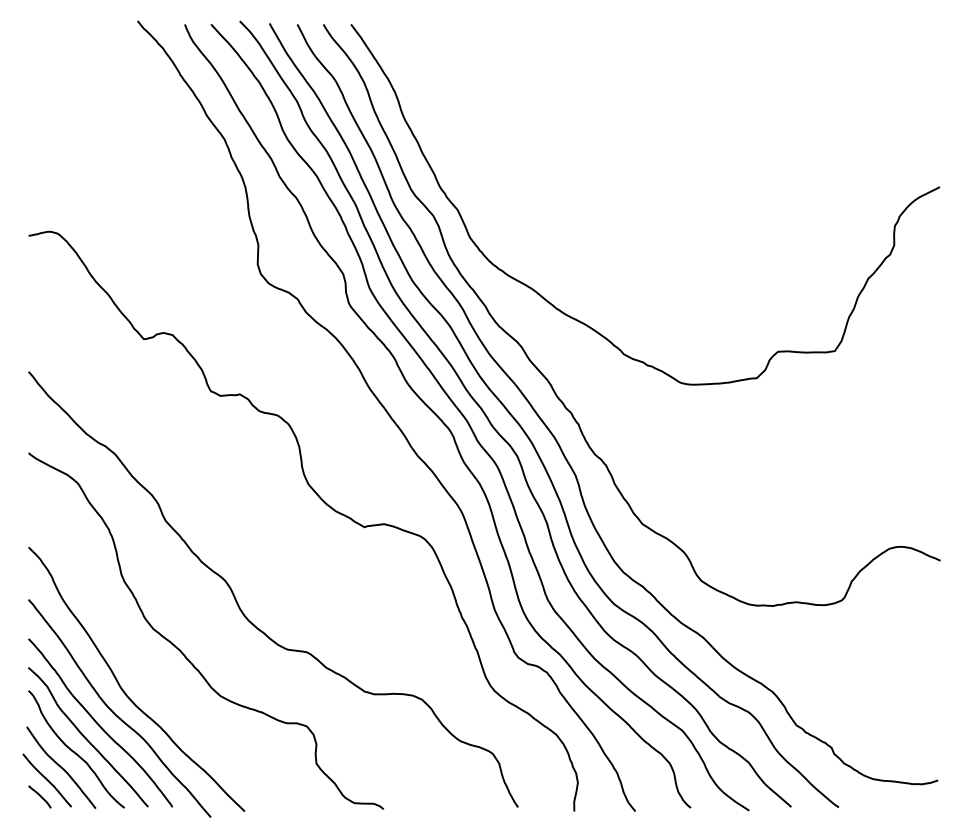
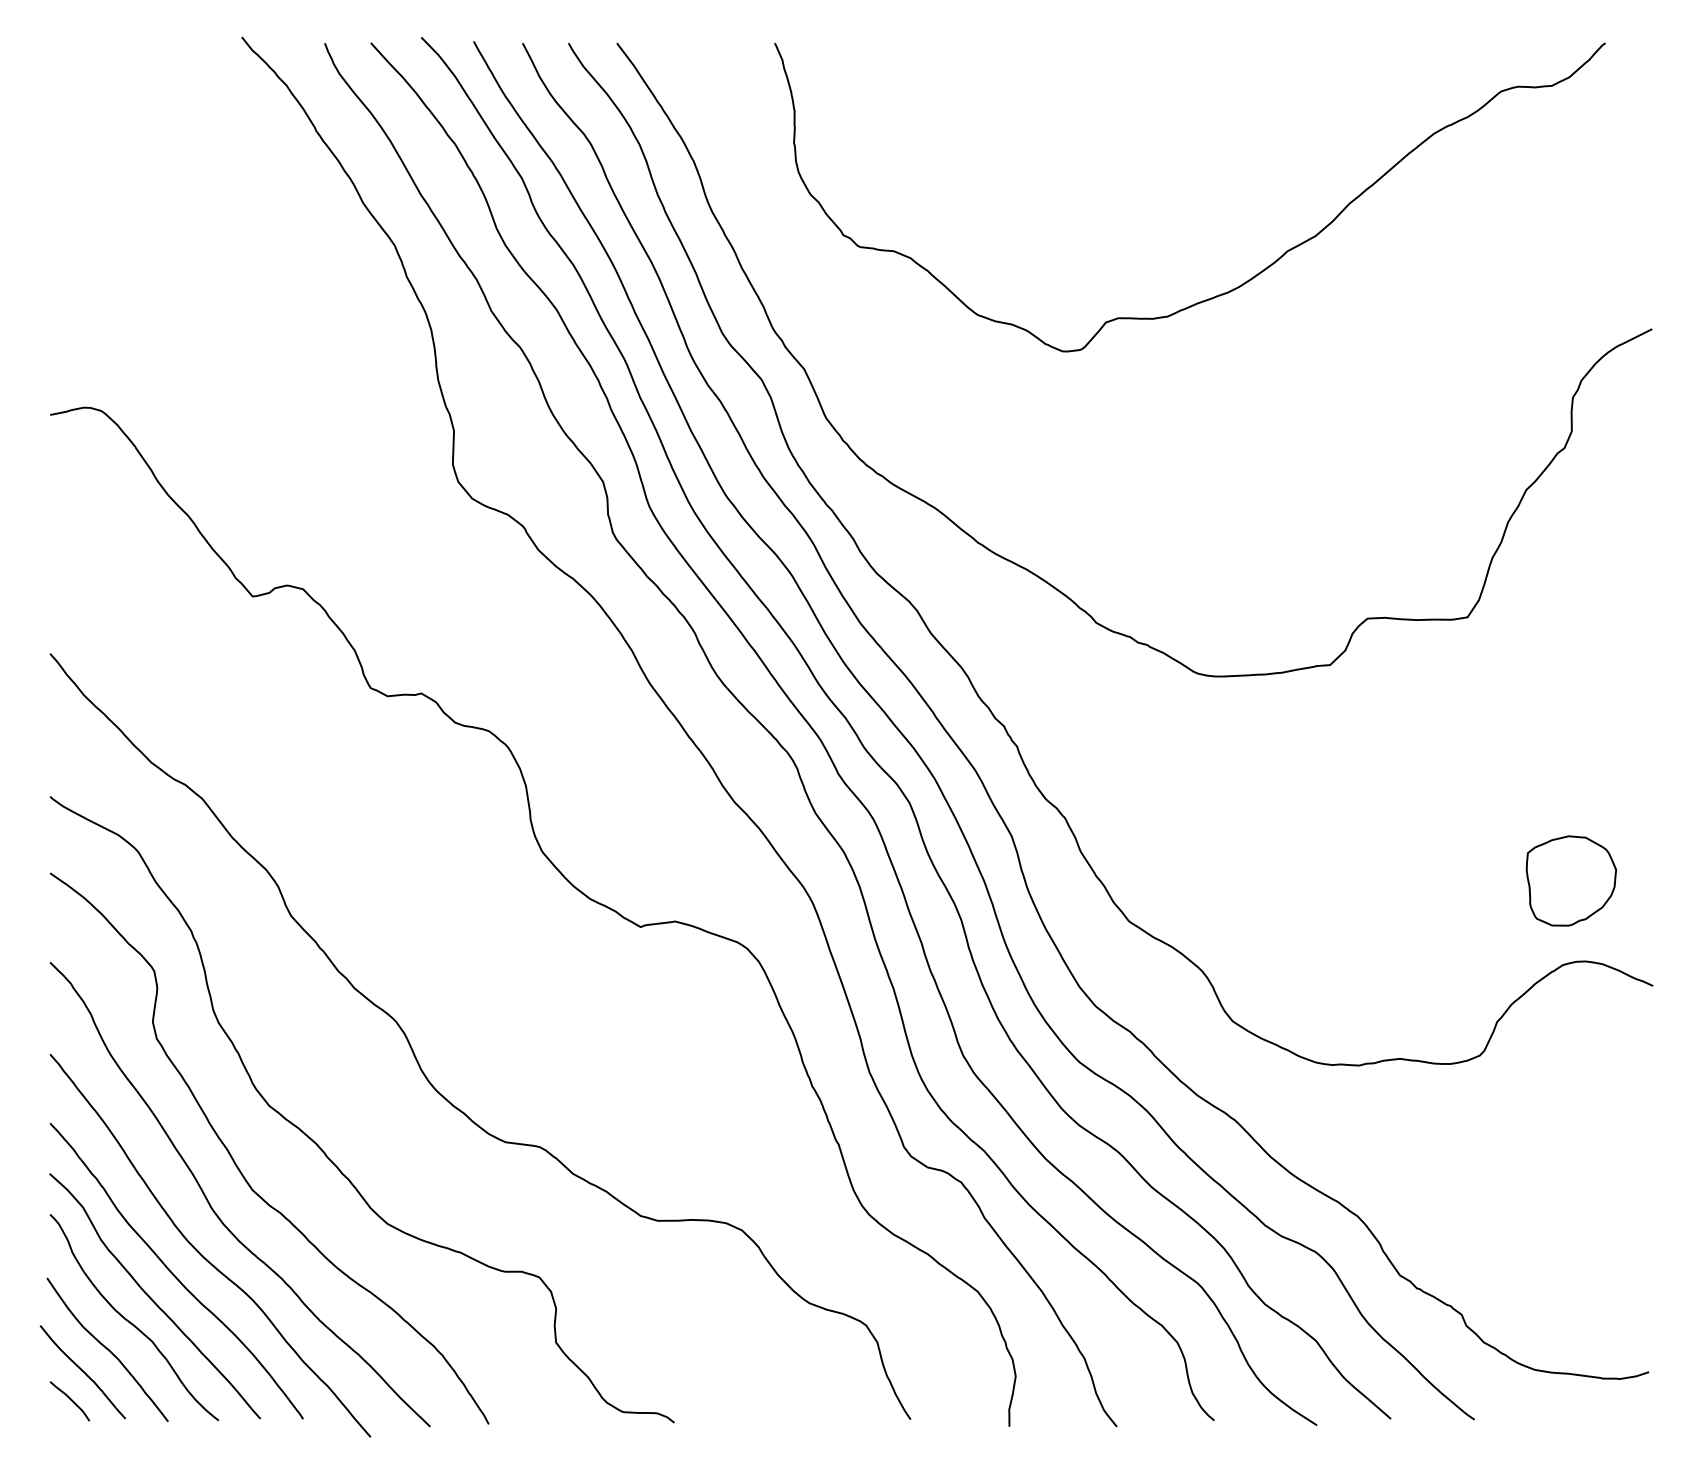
curve: (701, 163) -> (1232, 287), added
part: (893, 500) -> (1570, 880), added
curve: (137, 665) -> (241, 1170), added

